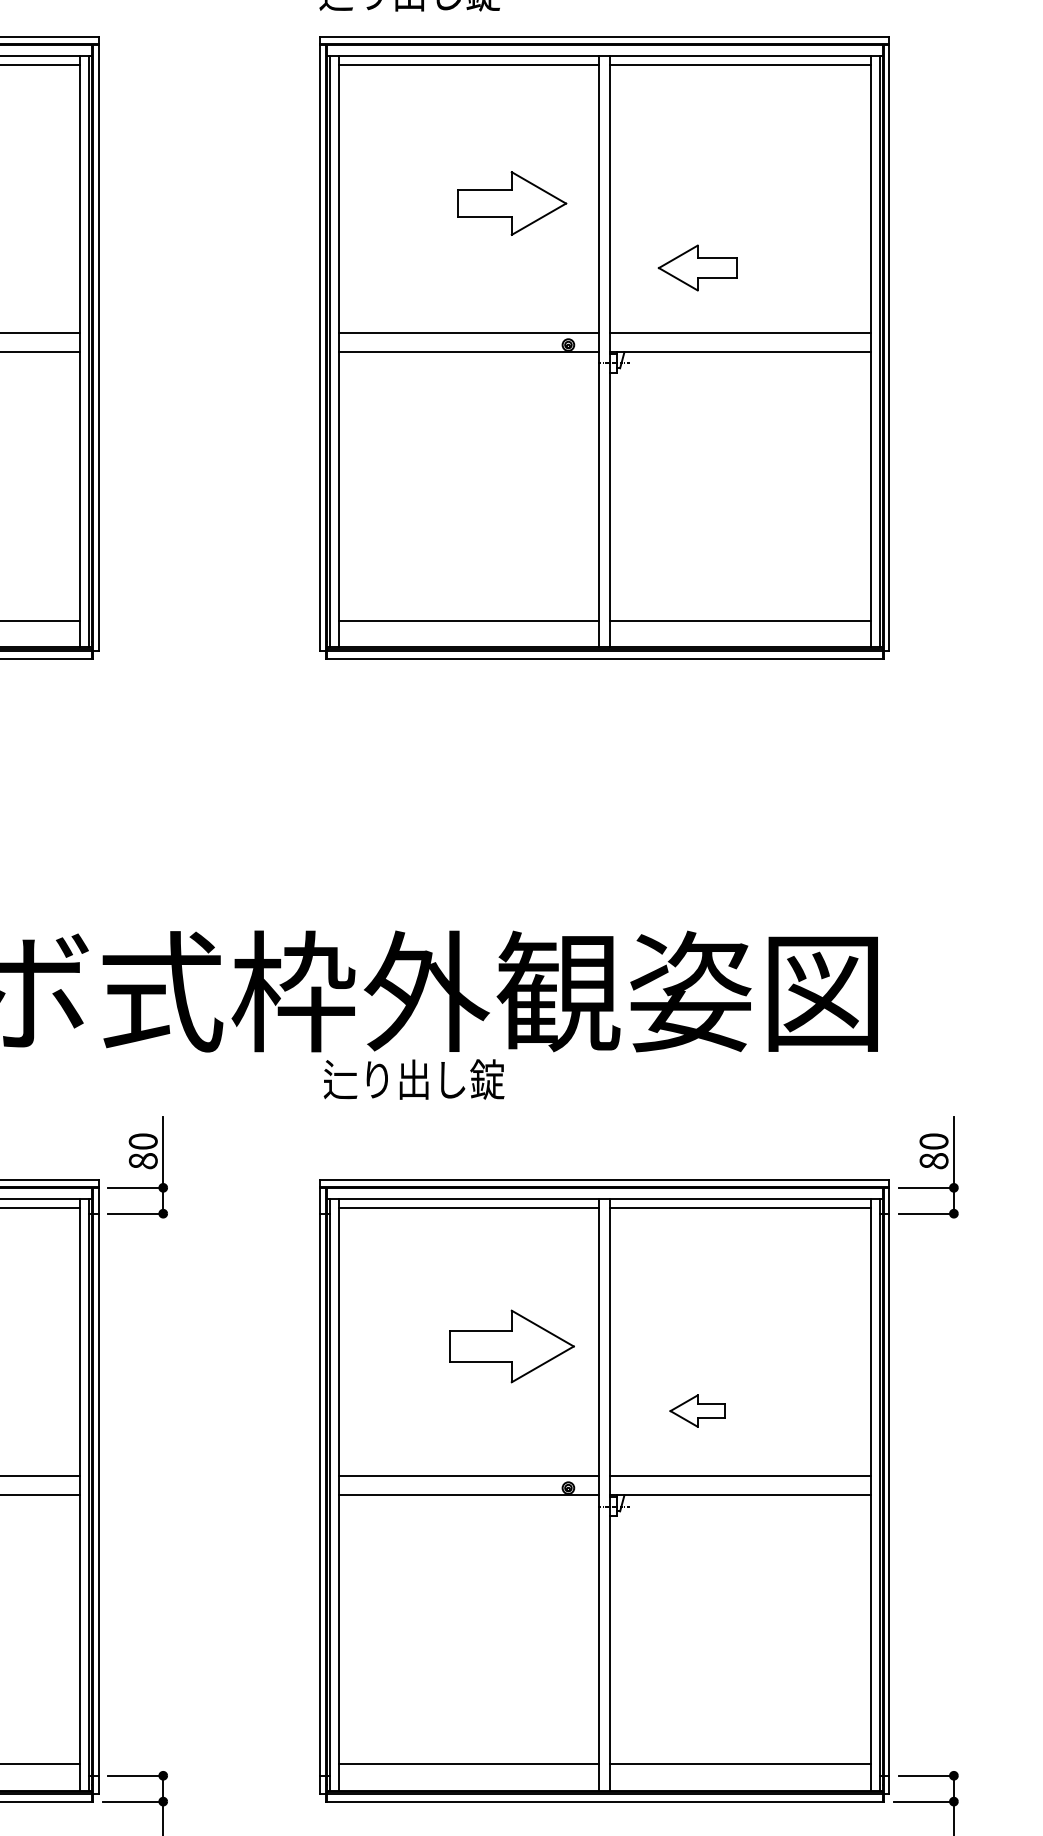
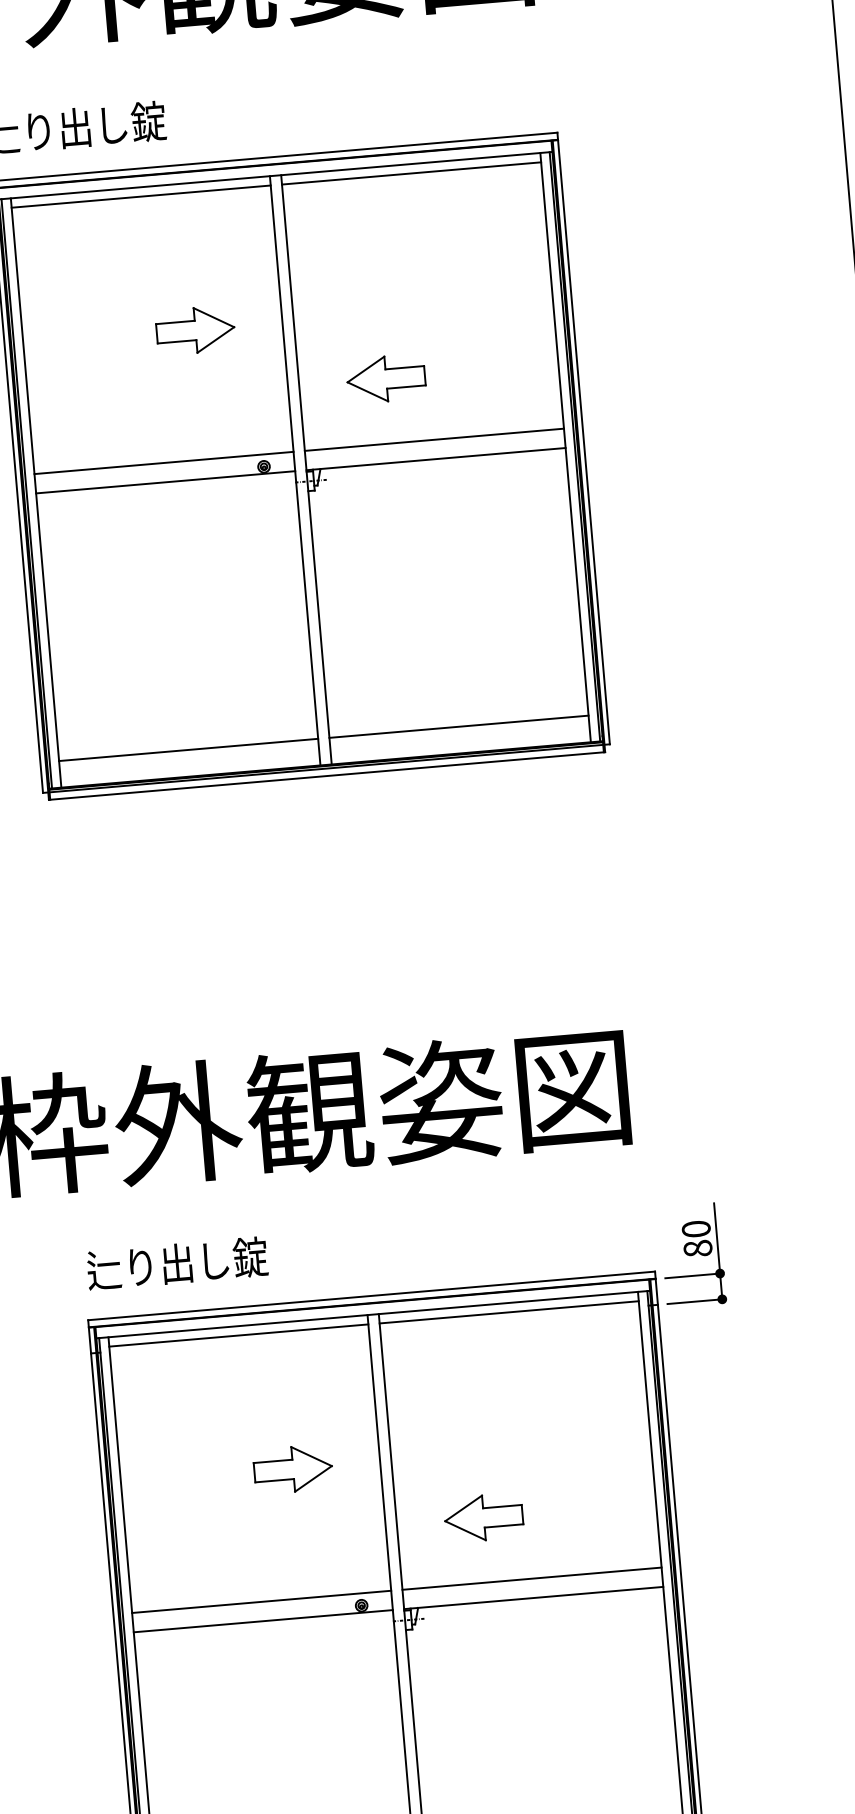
part: (511, 202) -> (195, 329), size x0.71
text: (413, 1079) -> (176, 1263), moved
part: (511, 1346) -> (292, 1469), size x0.62
part: (697, 1410) -> (483, 1517), size x1.43

